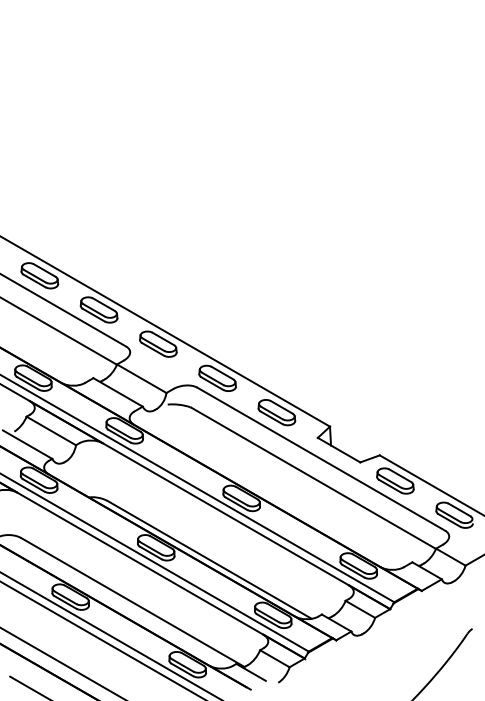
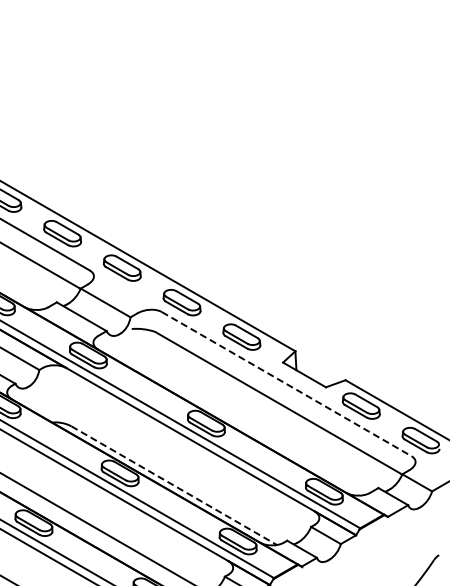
line: (321, 459) -> (286, 384), solid -> dashed
line: (209, 559) -> (173, 485), solid -> dashed

